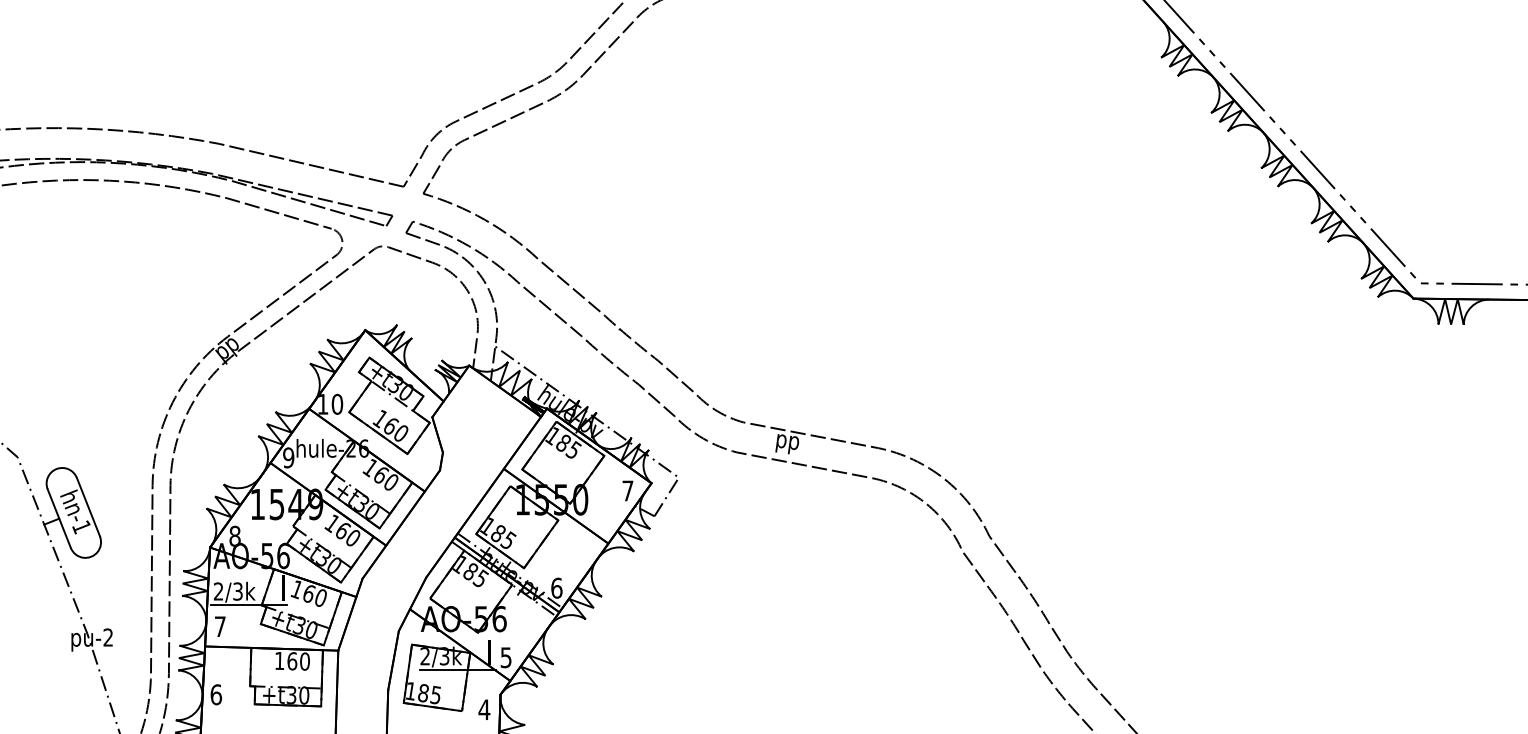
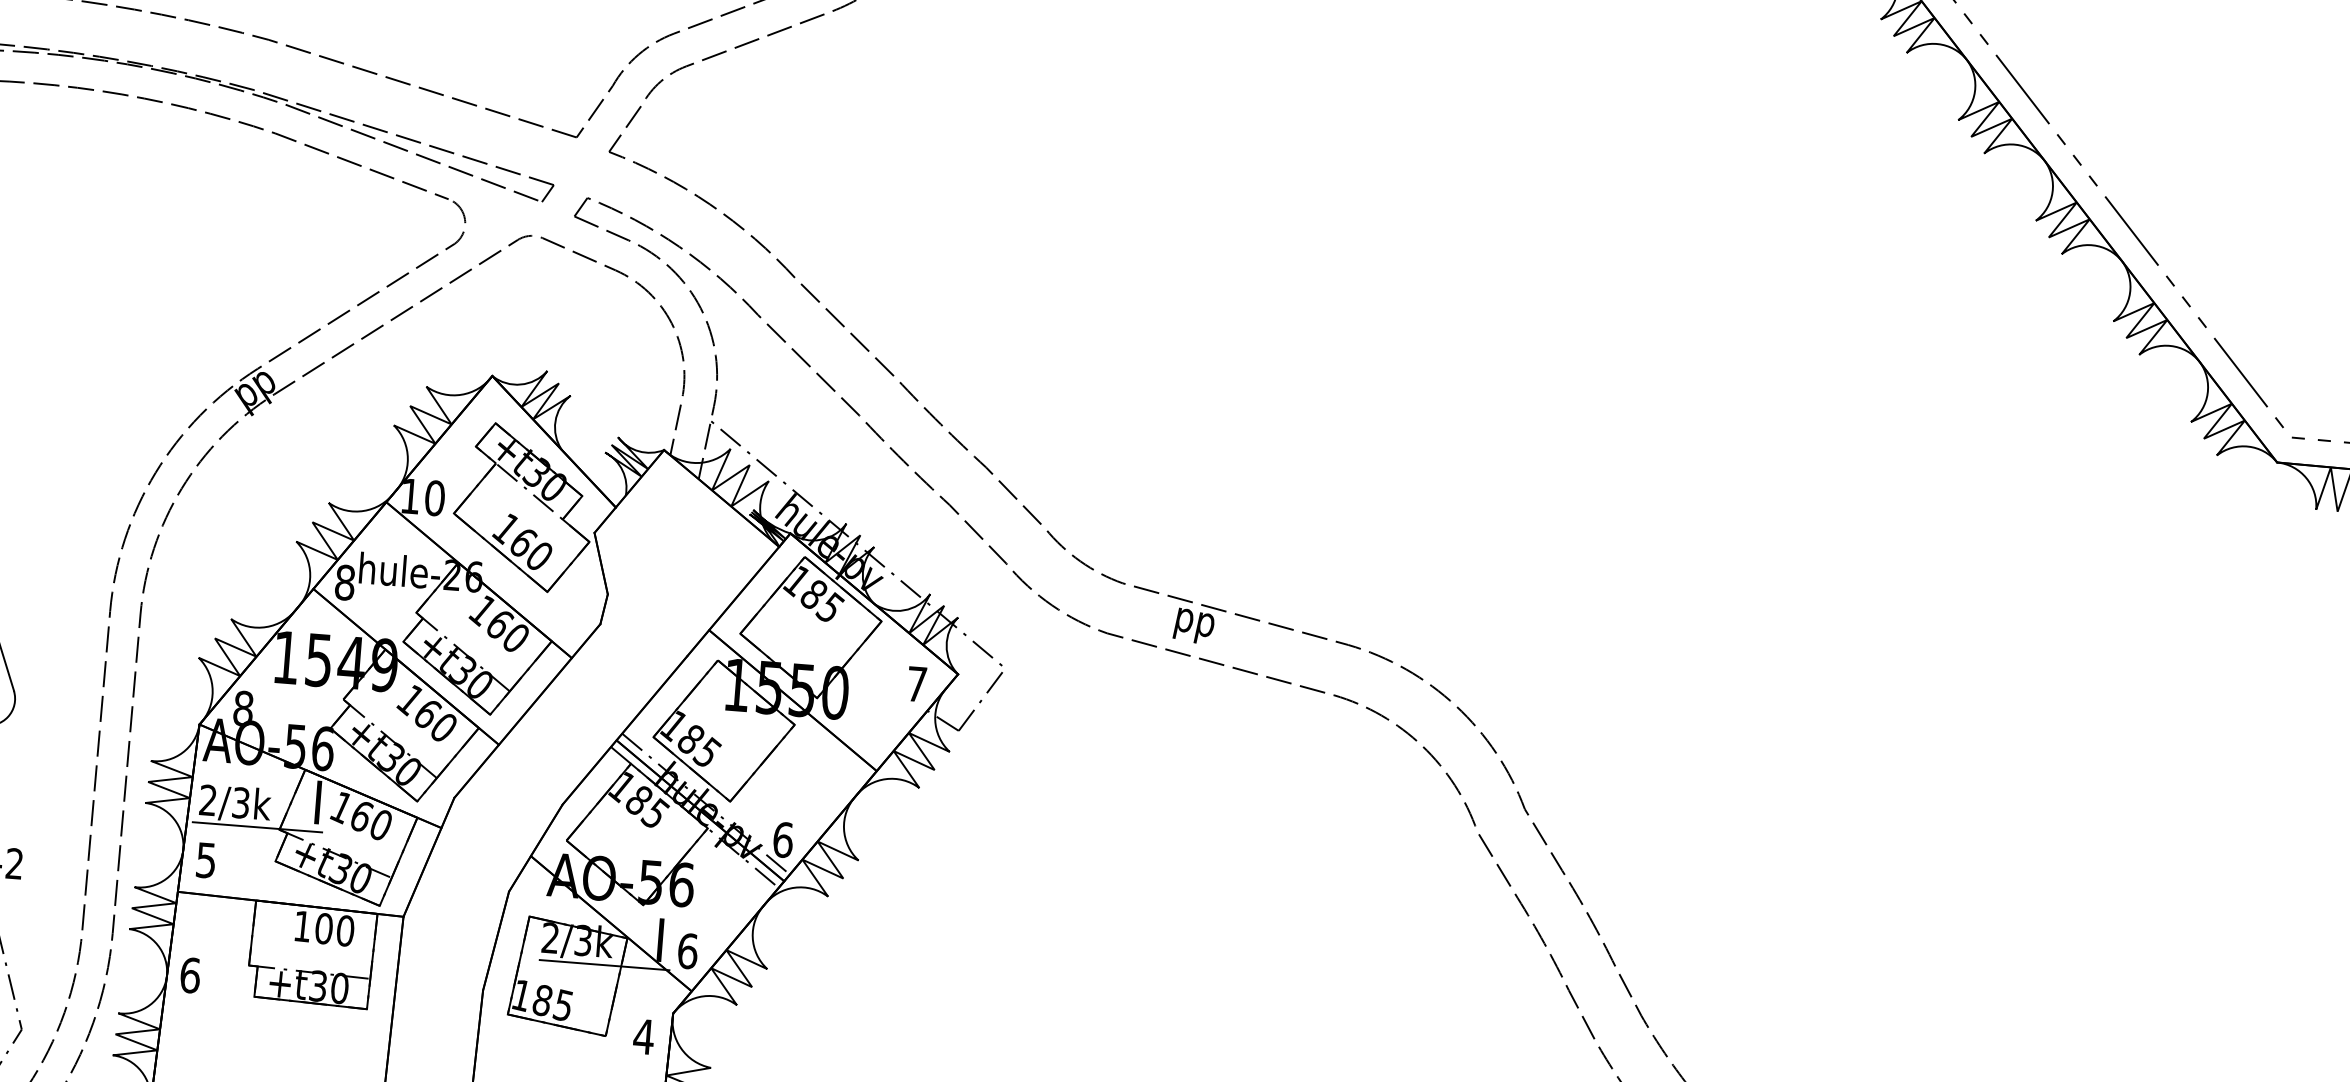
text: (288, 457) -> (344, 582), 9 -> 8
text: (219, 626) -> (204, 859), 7 -> 5
text: (505, 657) -> (686, 950), 5 -> 6
text: (292, 661) -> (324, 929), 160 -> 100

